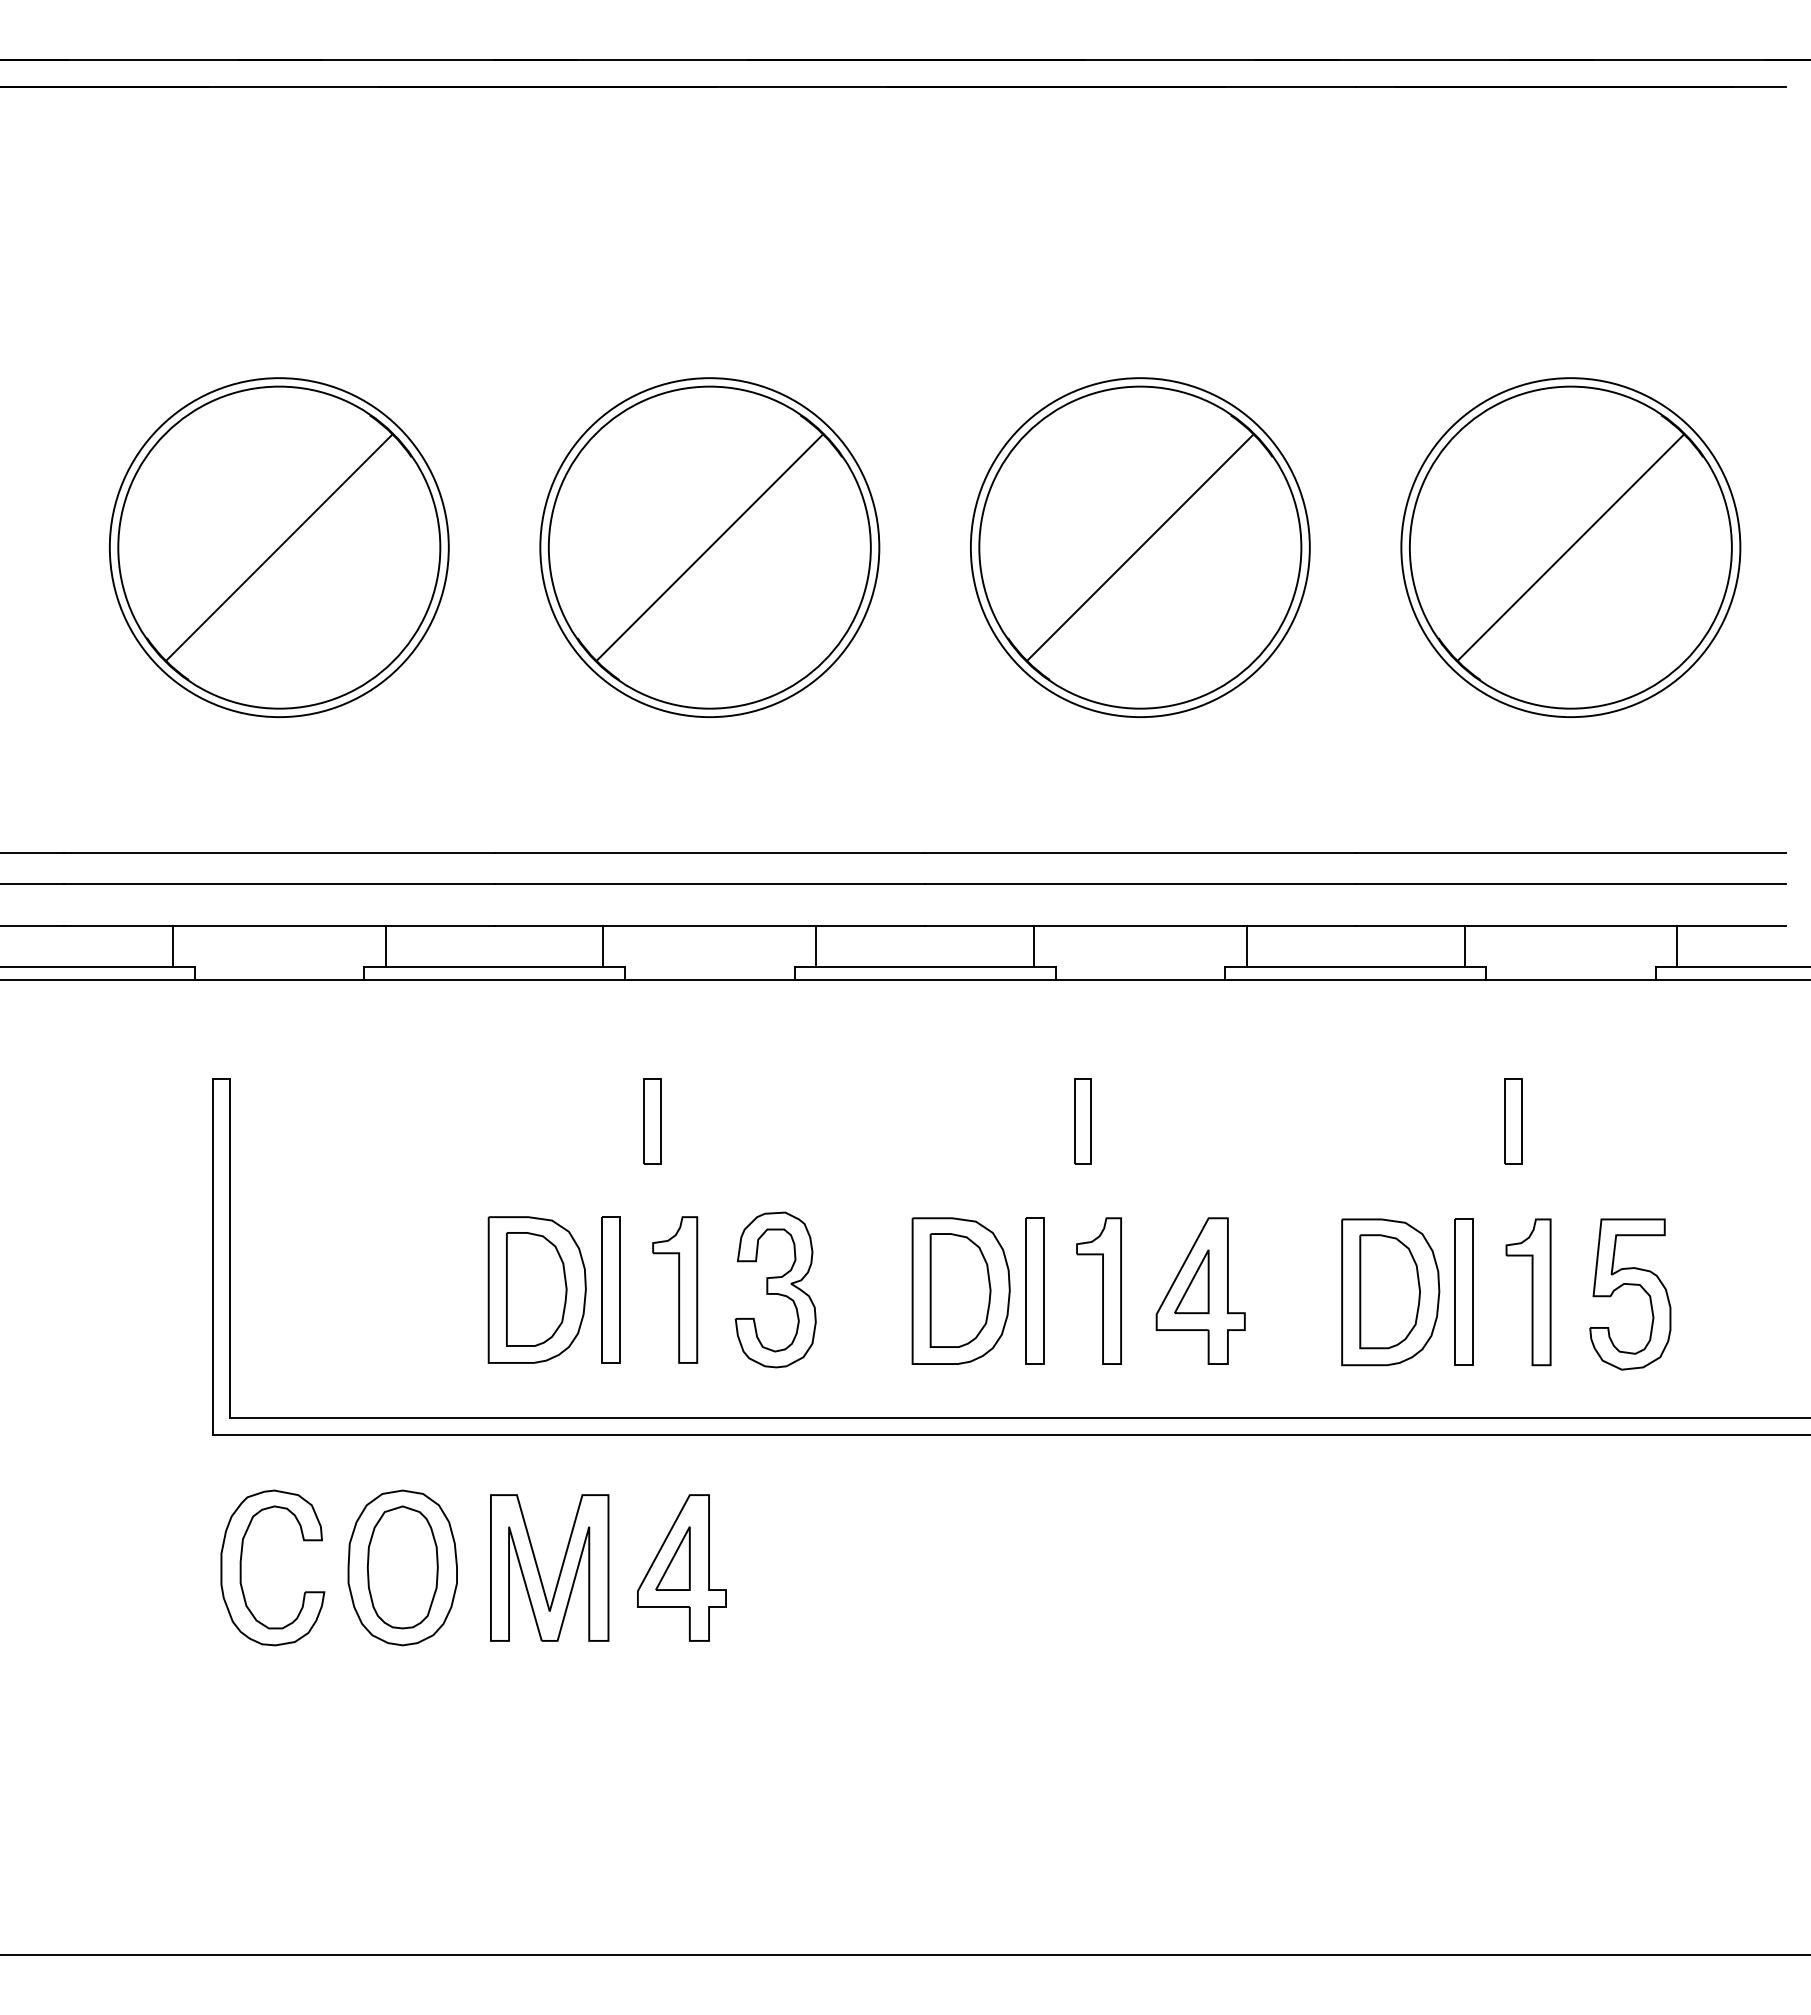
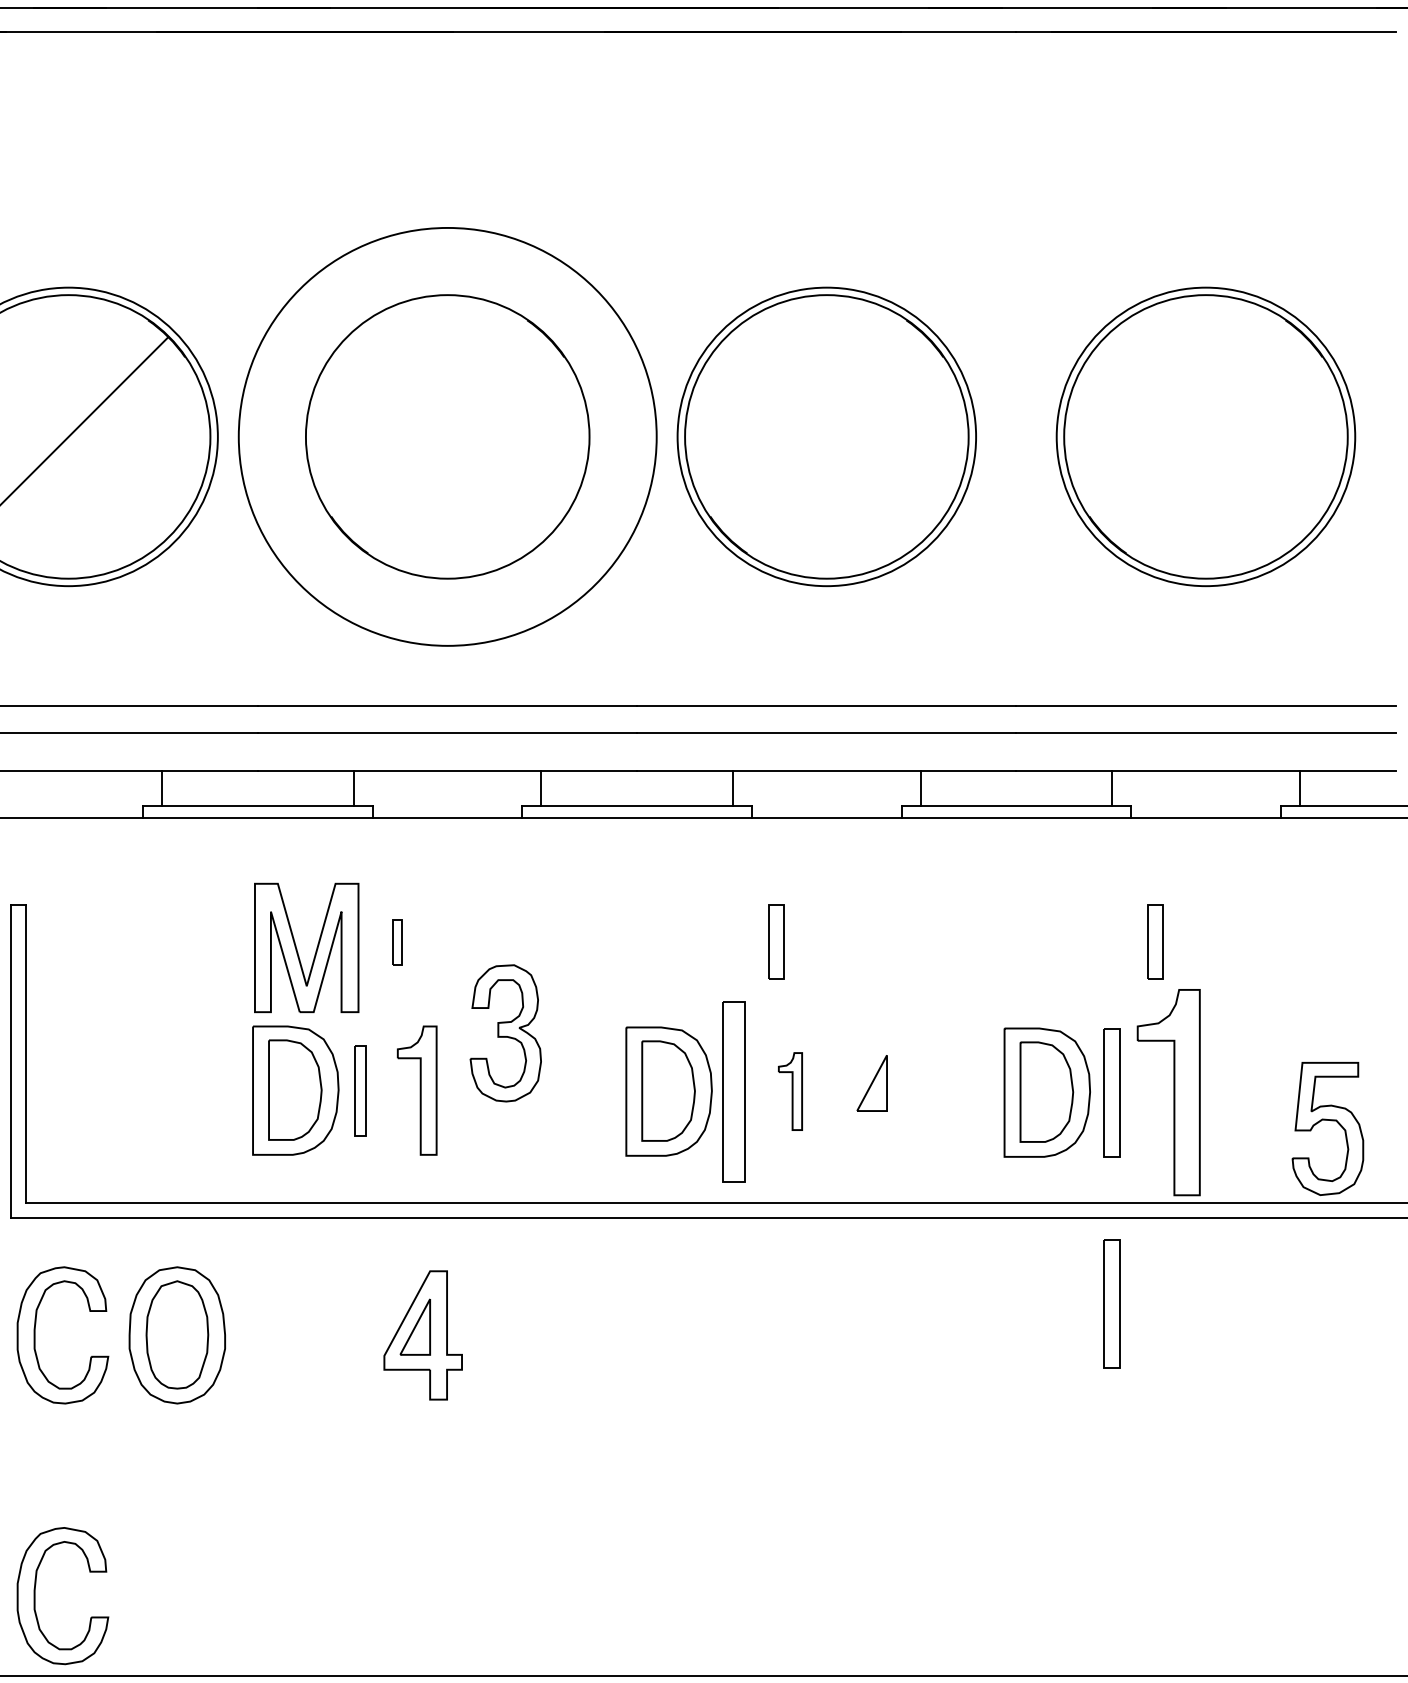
circle: (709, 547) -> (447, 436), size x1.4
line: (709, 547) -> (447, 436), removed
line: (1140, 547) -> (826, 436), removed
line: (1570, 547) -> (1205, 436), removed
part: (652, 1121) -> (397, 942), size x0.6
part: (1630, 1285) -> (1328, 1121), moved
part: (610, 1289) -> (360, 1090), size x0.7
part: (775, 1289) -> (505, 1032), moved
part: (1034, 1290) -> (733, 1091), size x1.4
part: (1098, 1290) -> (790, 1091), size x0.6
part: (1200, 1290) -> (879, 1091), removed
part: (1528, 1292) -> (1168, 1092), size x1.6
part: (1463, 1531) -> (1111, 1303), added
part: (539, 1570) -> (297, 950), moved
part: (241, 1863) -> (35, 1595), added

